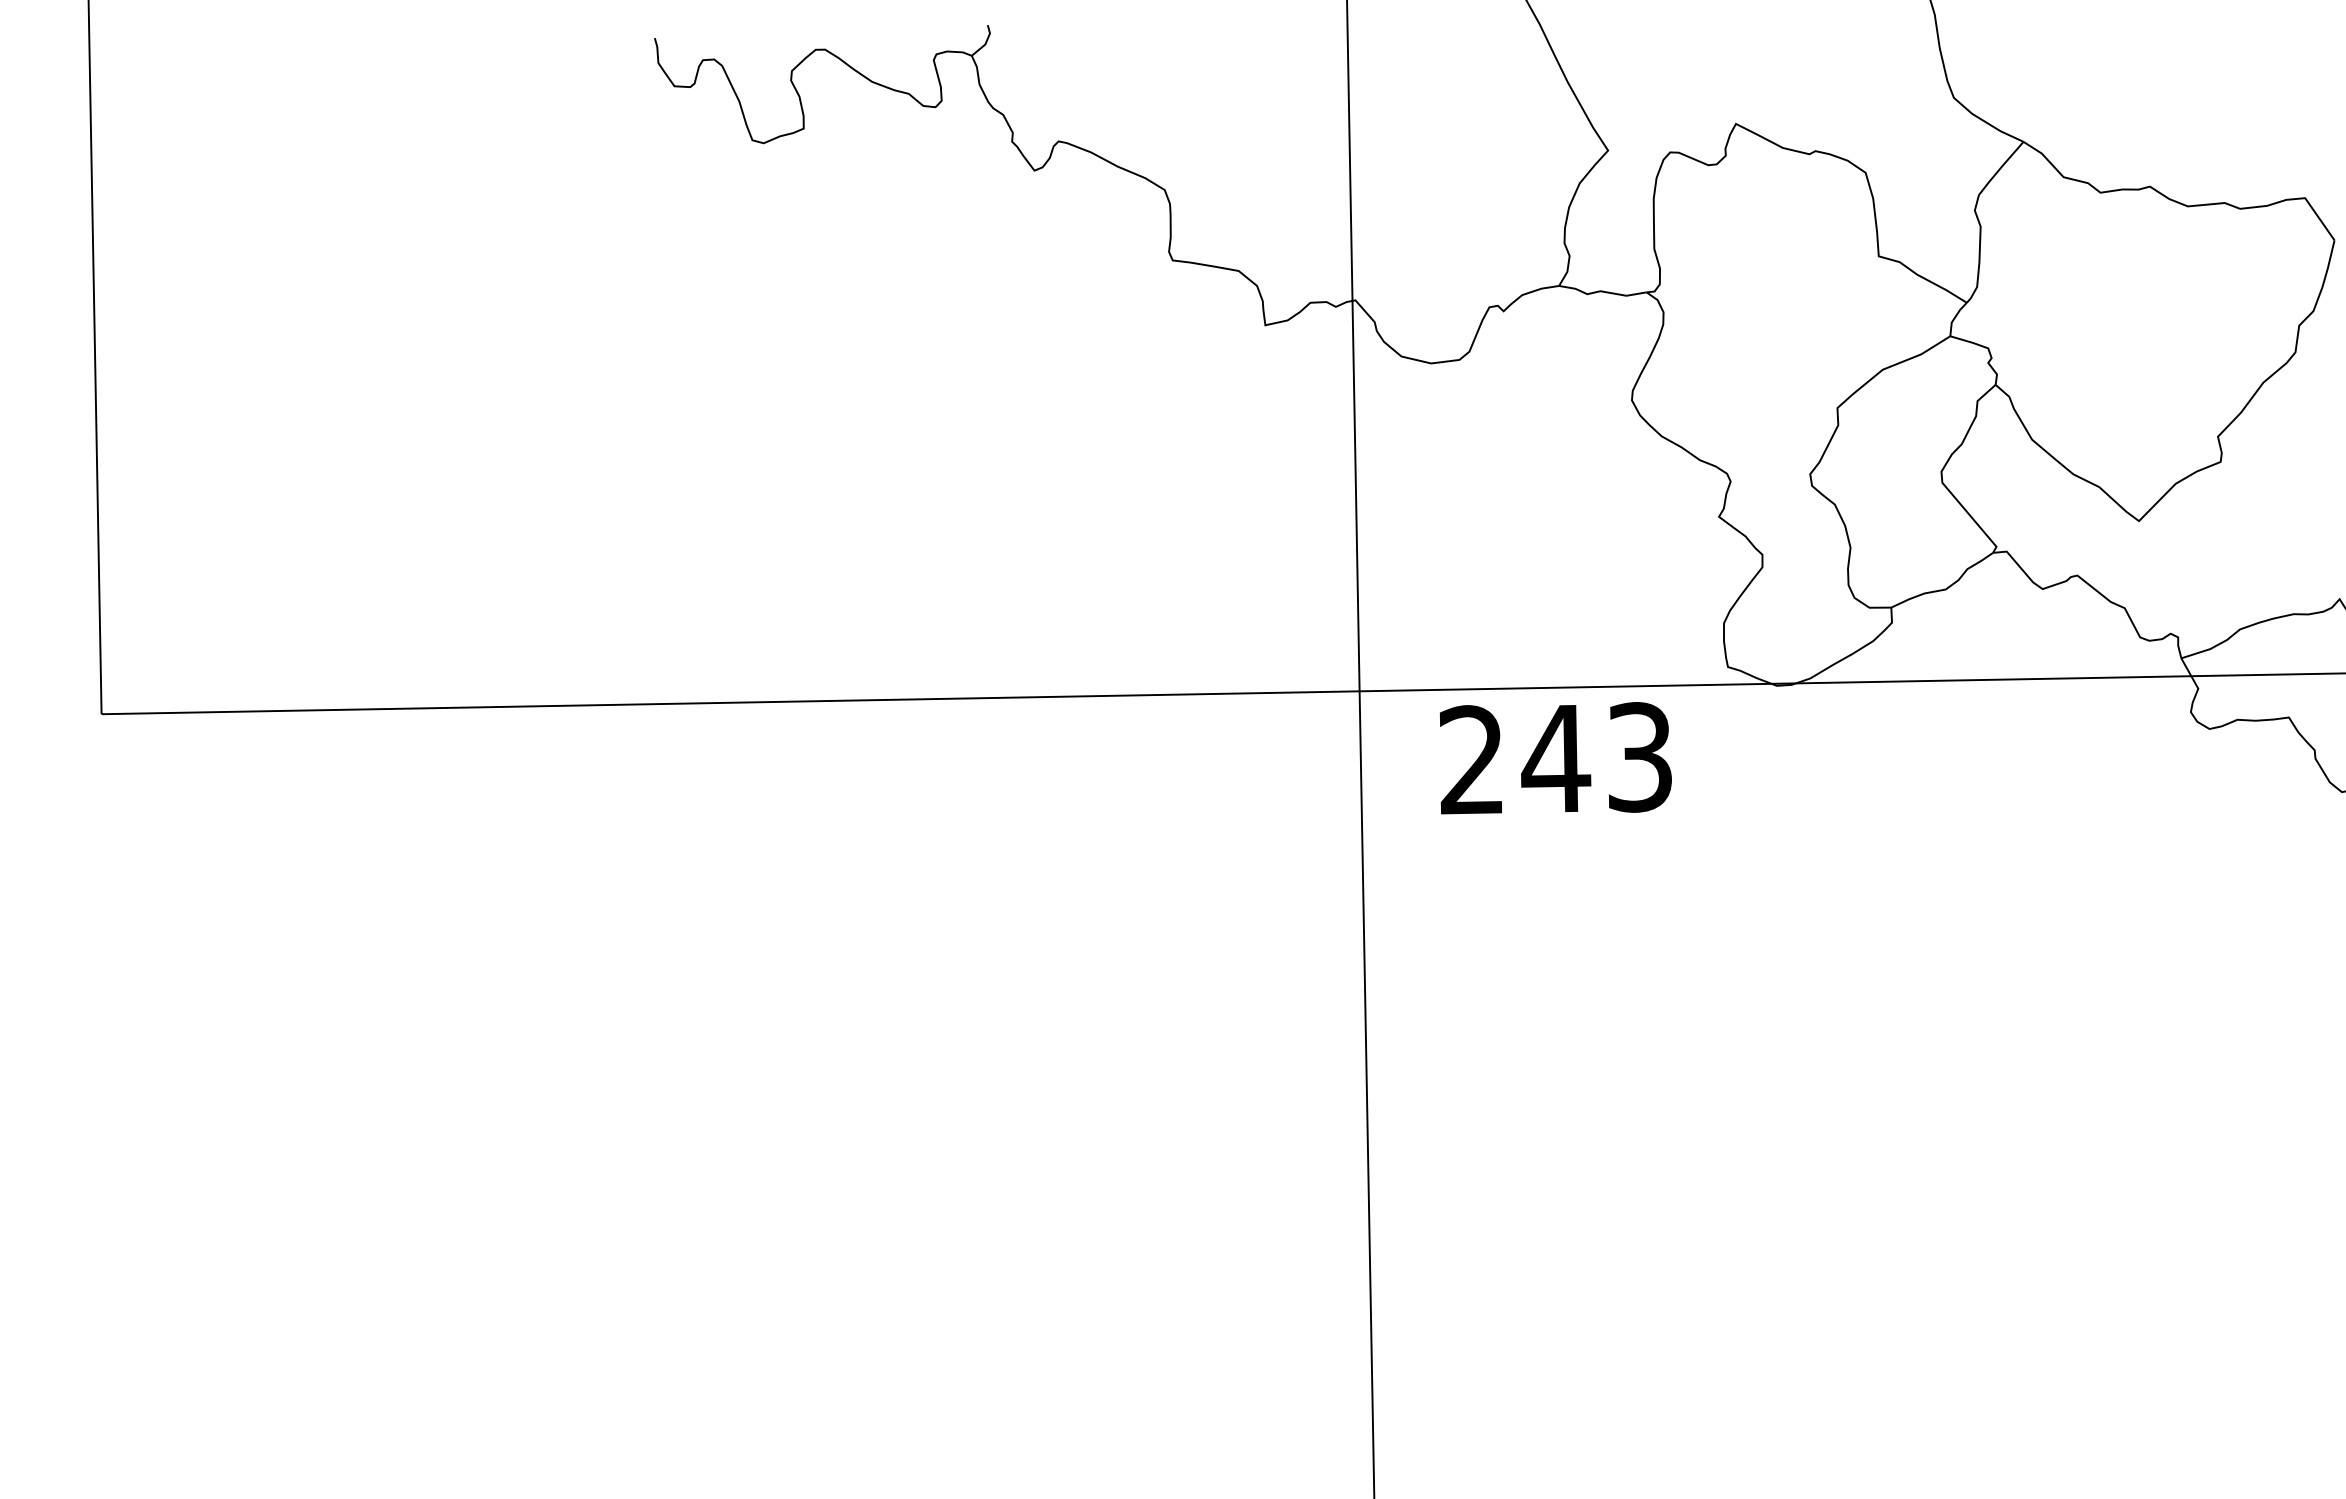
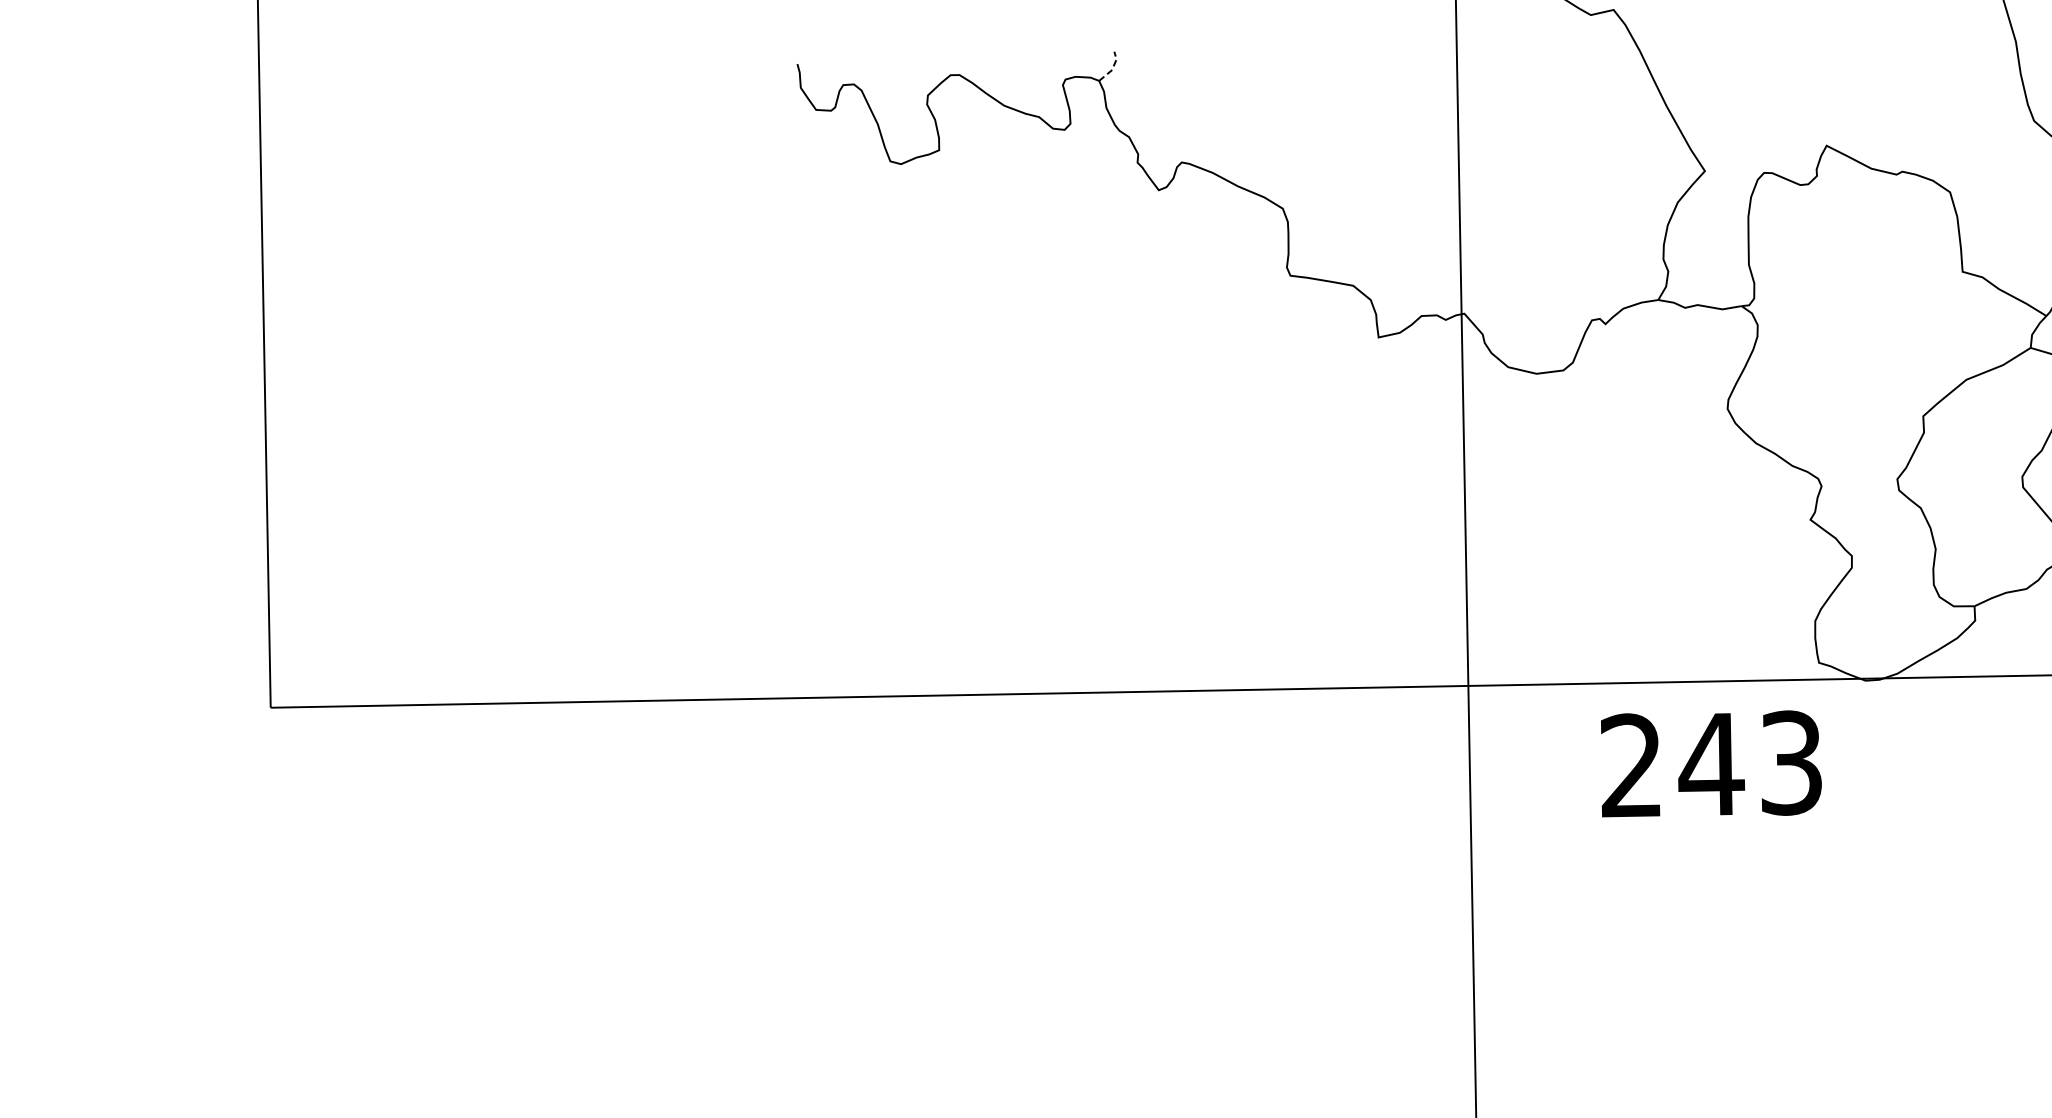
line: (986, 42) -> (1113, 68), solid -> dashed
text: (1555, 758) -> (1711, 764), moved

